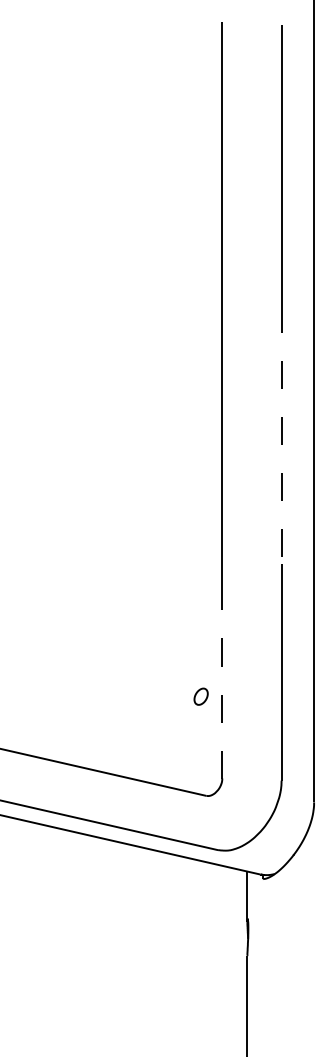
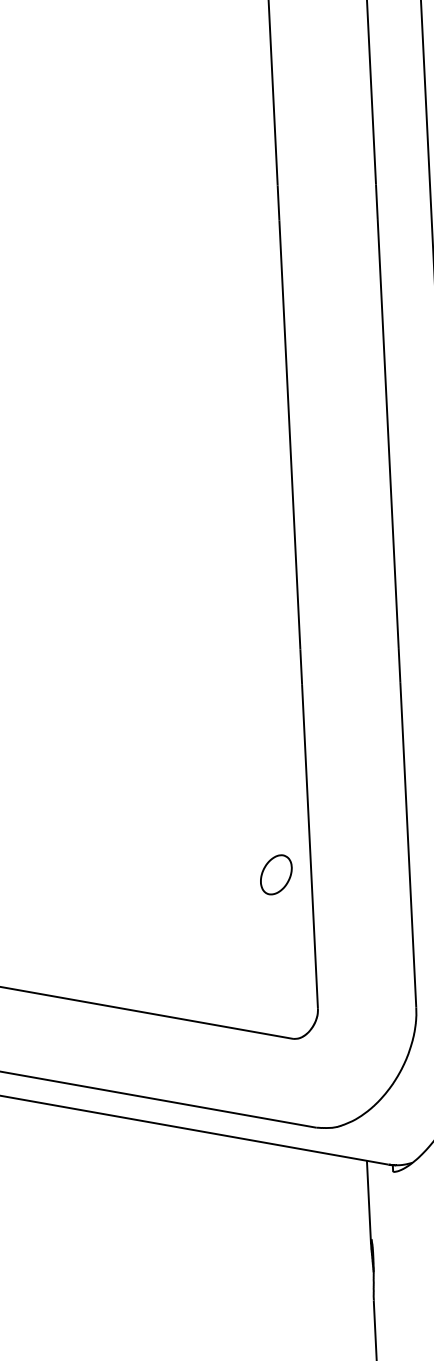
line: (281, 434) -> (388, 434), dashed -> solid
line: (222, 680) -> (310, 846), dashed -> solid
part: (200, 696) -> (275, 874), size x1.43

